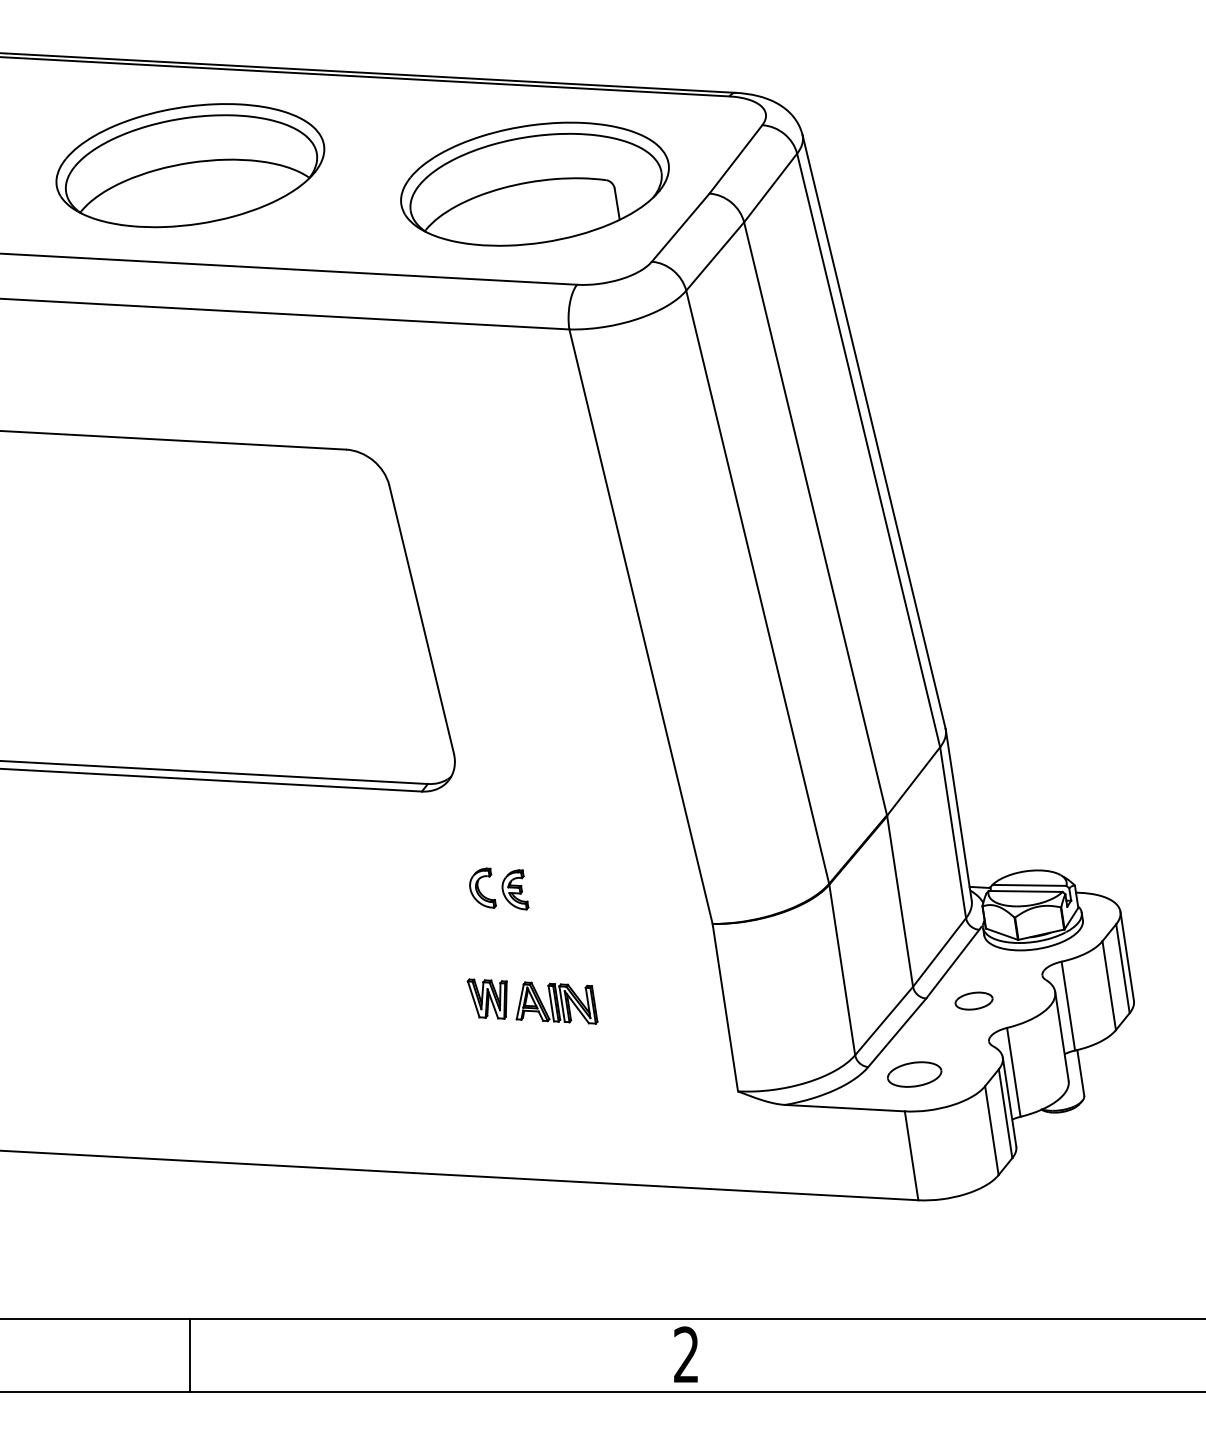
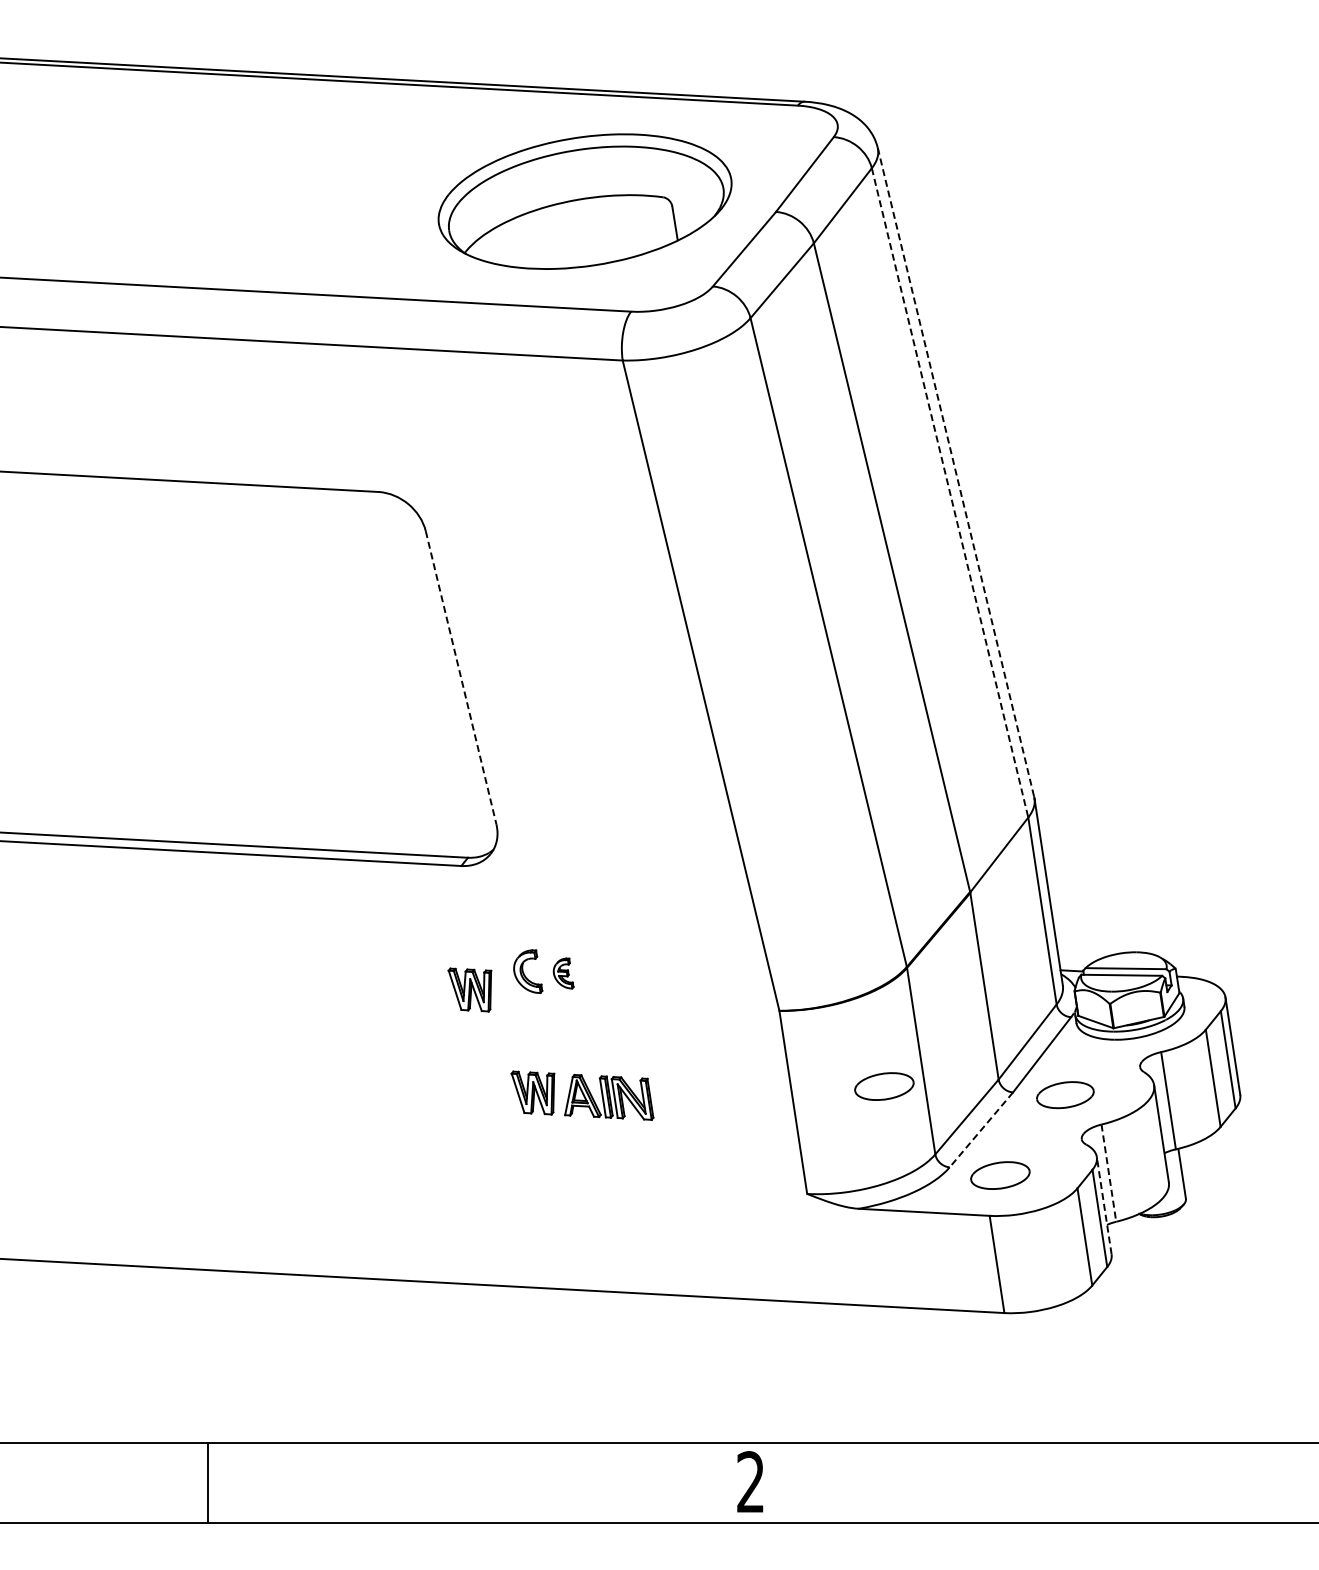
part: (189, 165) -> (207, 181), removed
line: (874, 431) -> (956, 472), solid -> dashed
line: (869, 450) -> (950, 492), solid -> dashed
line: (421, 619) -> (461, 677), solid -> dashed
part: (515, 889) -> (563, 973), size x0.7
part: (429, 904) -> (469, 989), added
part: (808, 993) -> (884, 1086), added
part: (974, 1001) -> (1065, 1095), size x1.4
line: (897, 1033) -> (981, 1130), solid -> dashed
line: (1013, 1072) -> (1108, 1173), solid -> dashed
line: (1009, 1101) -> (1104, 1205), solid -> dashed

